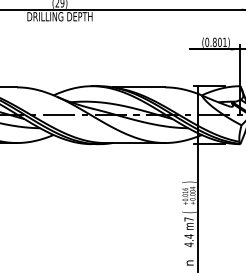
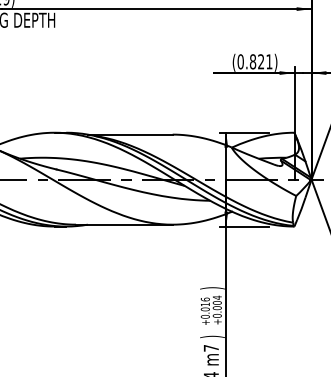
text: (219, 42) -> (260, 61), (0.801) -> (0.821)
text: (189, 212) -> (212, 337), ( -> )

